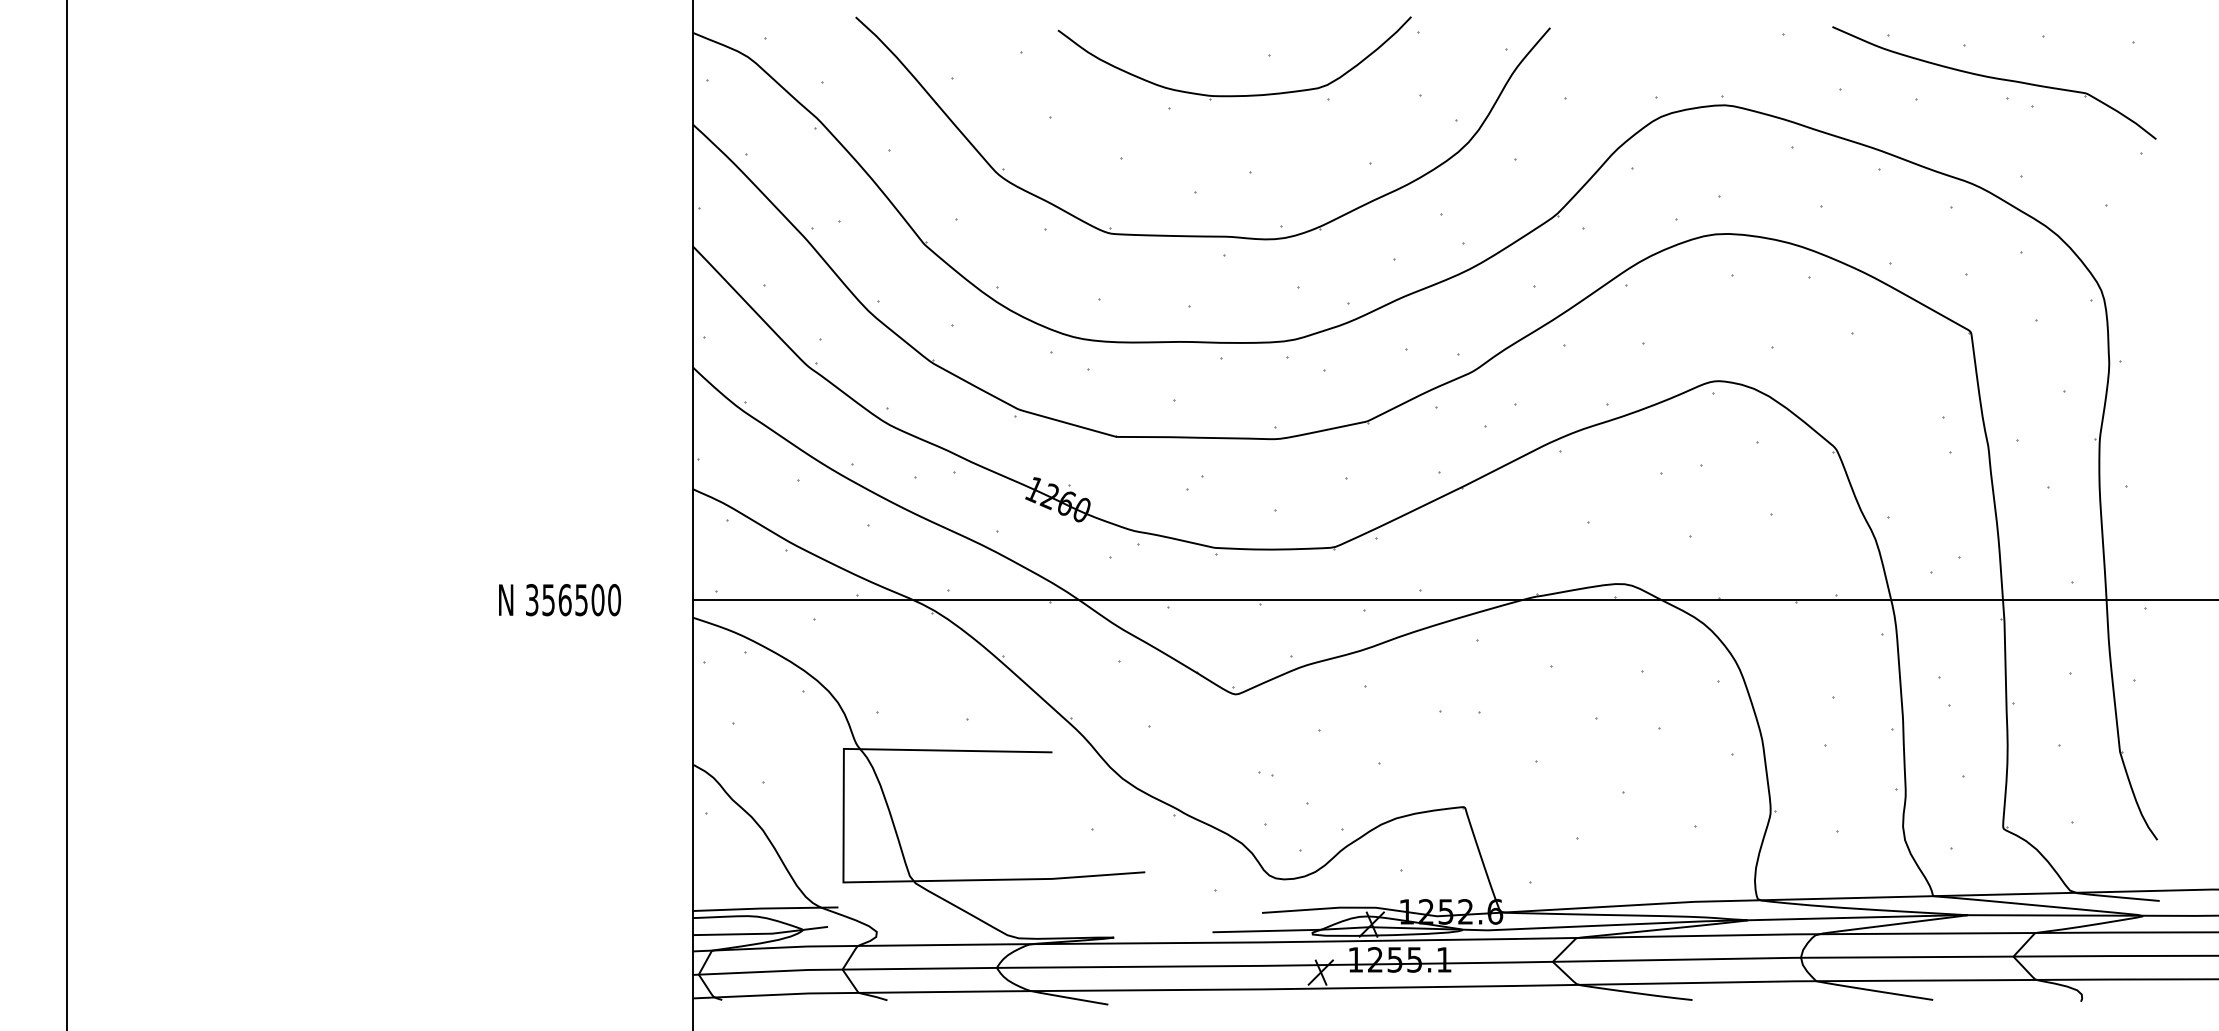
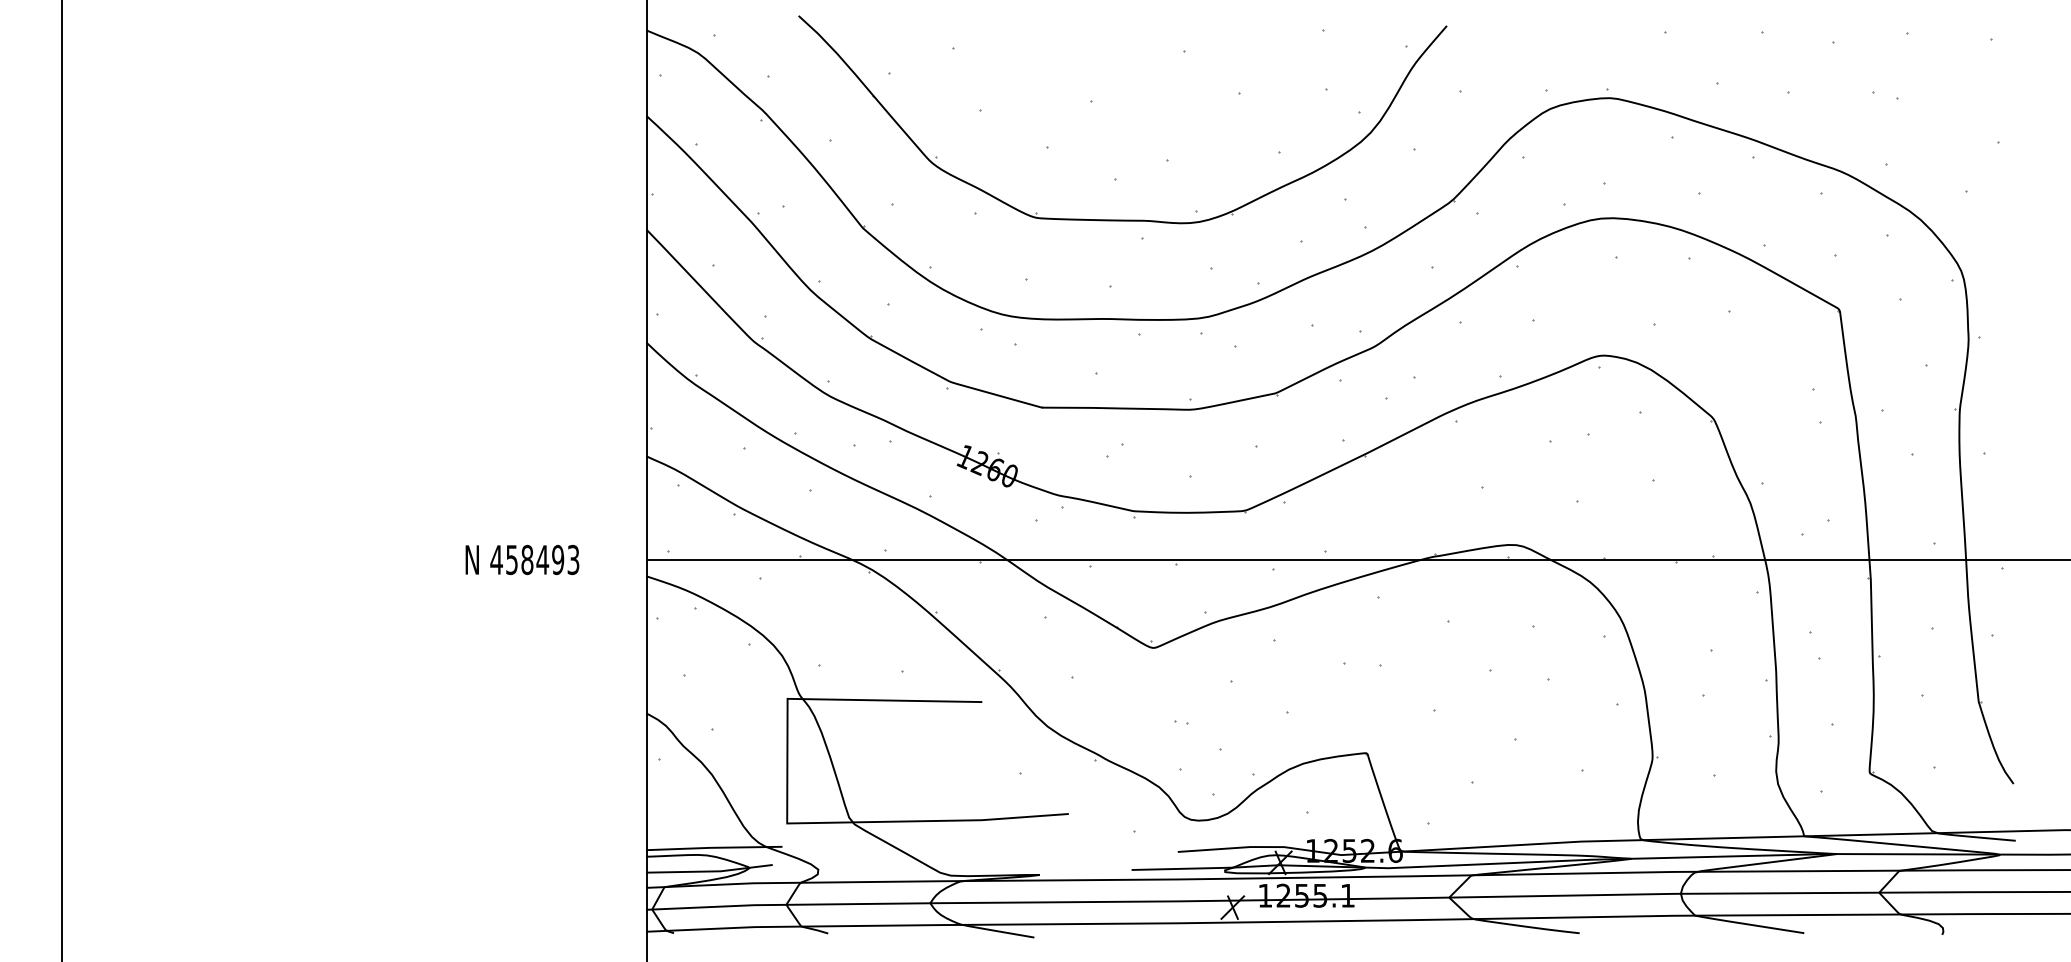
part: (1994, 83) -> (1861, 77), removed
part: (1234, 94) -> (1152, 88), removed
text: (572, 599) -> (534, 559), 356500 -> 458493

